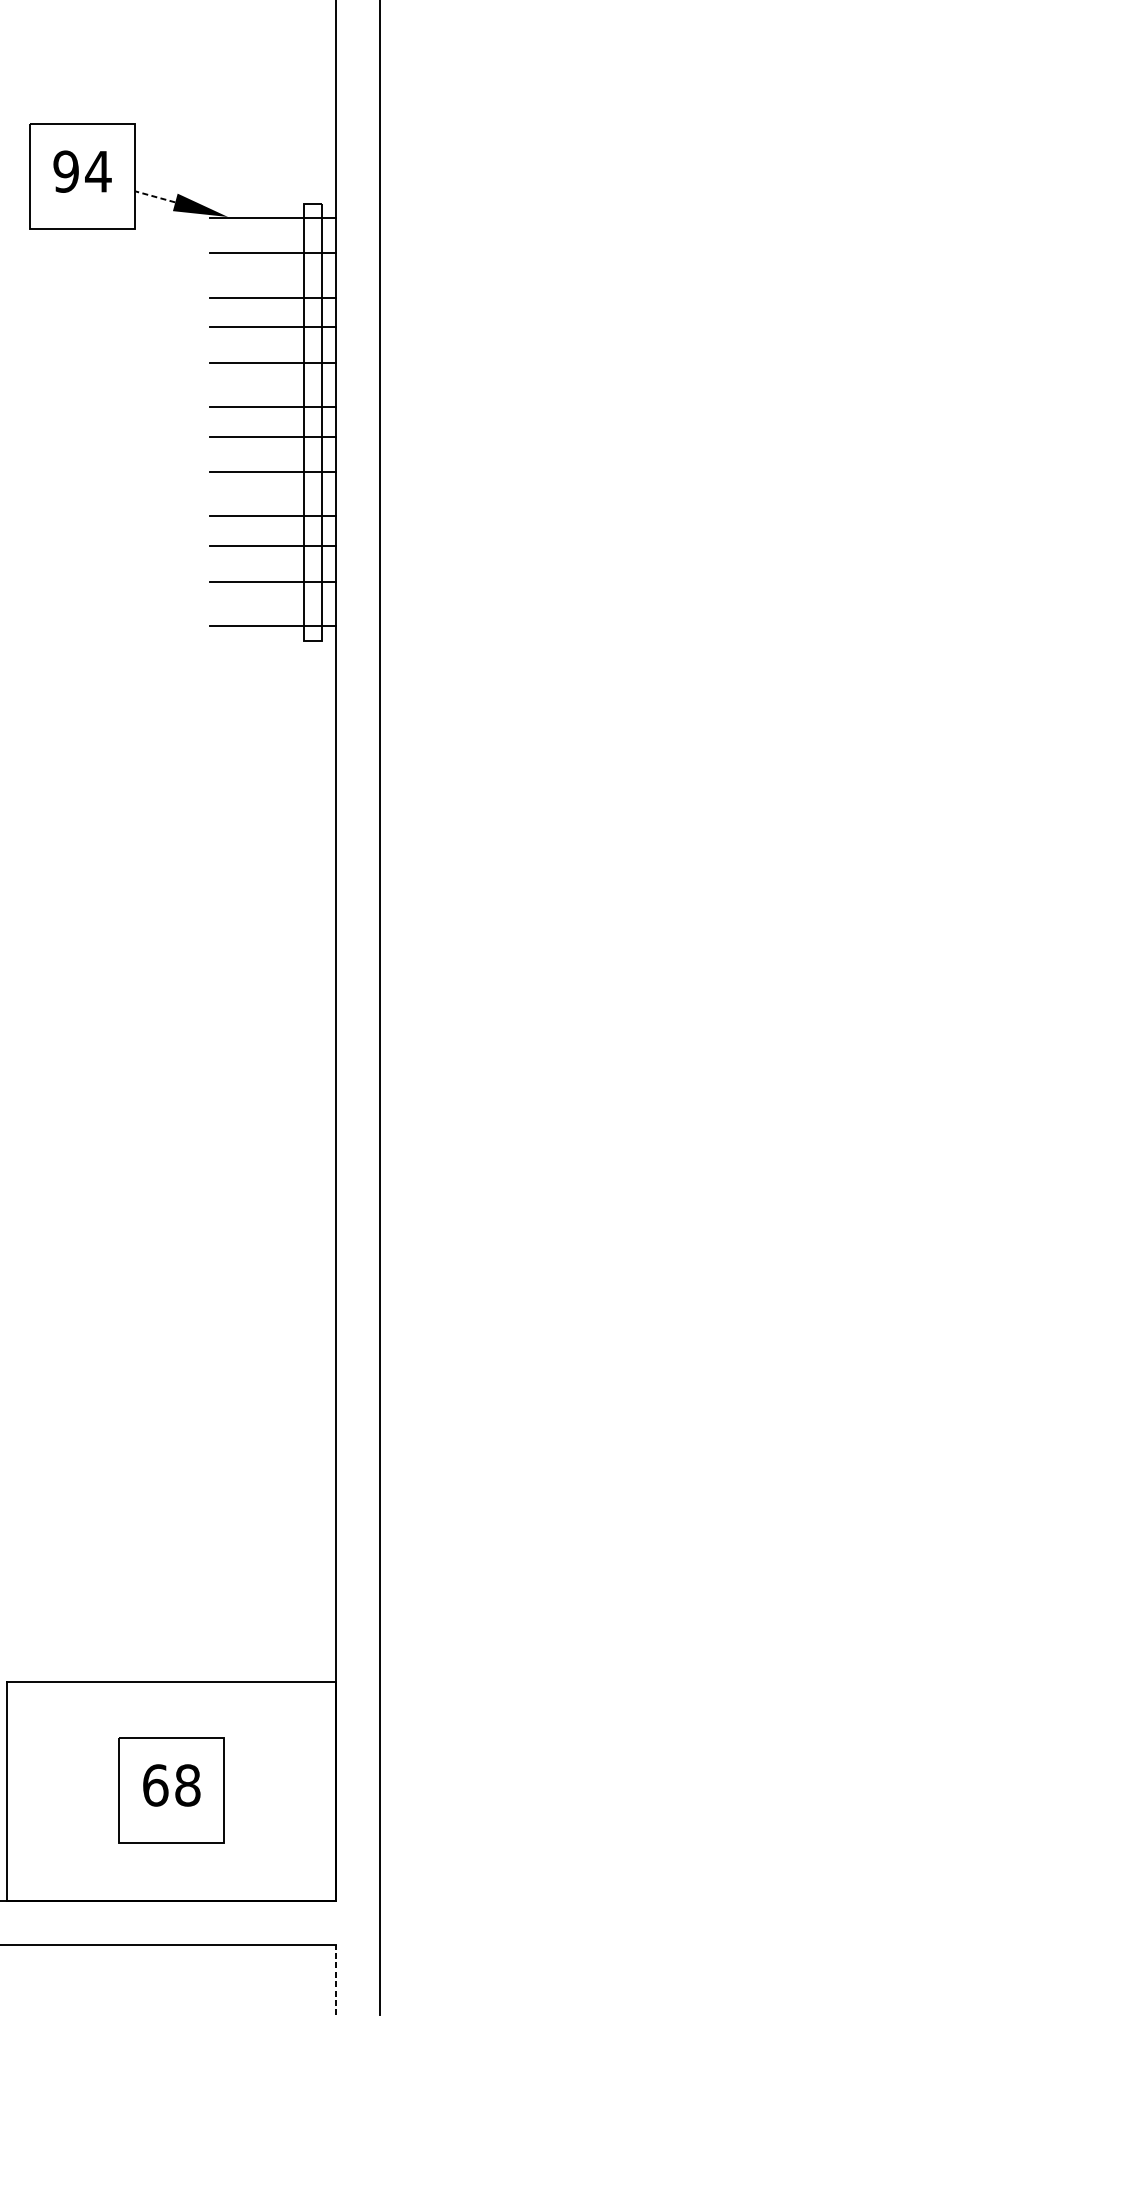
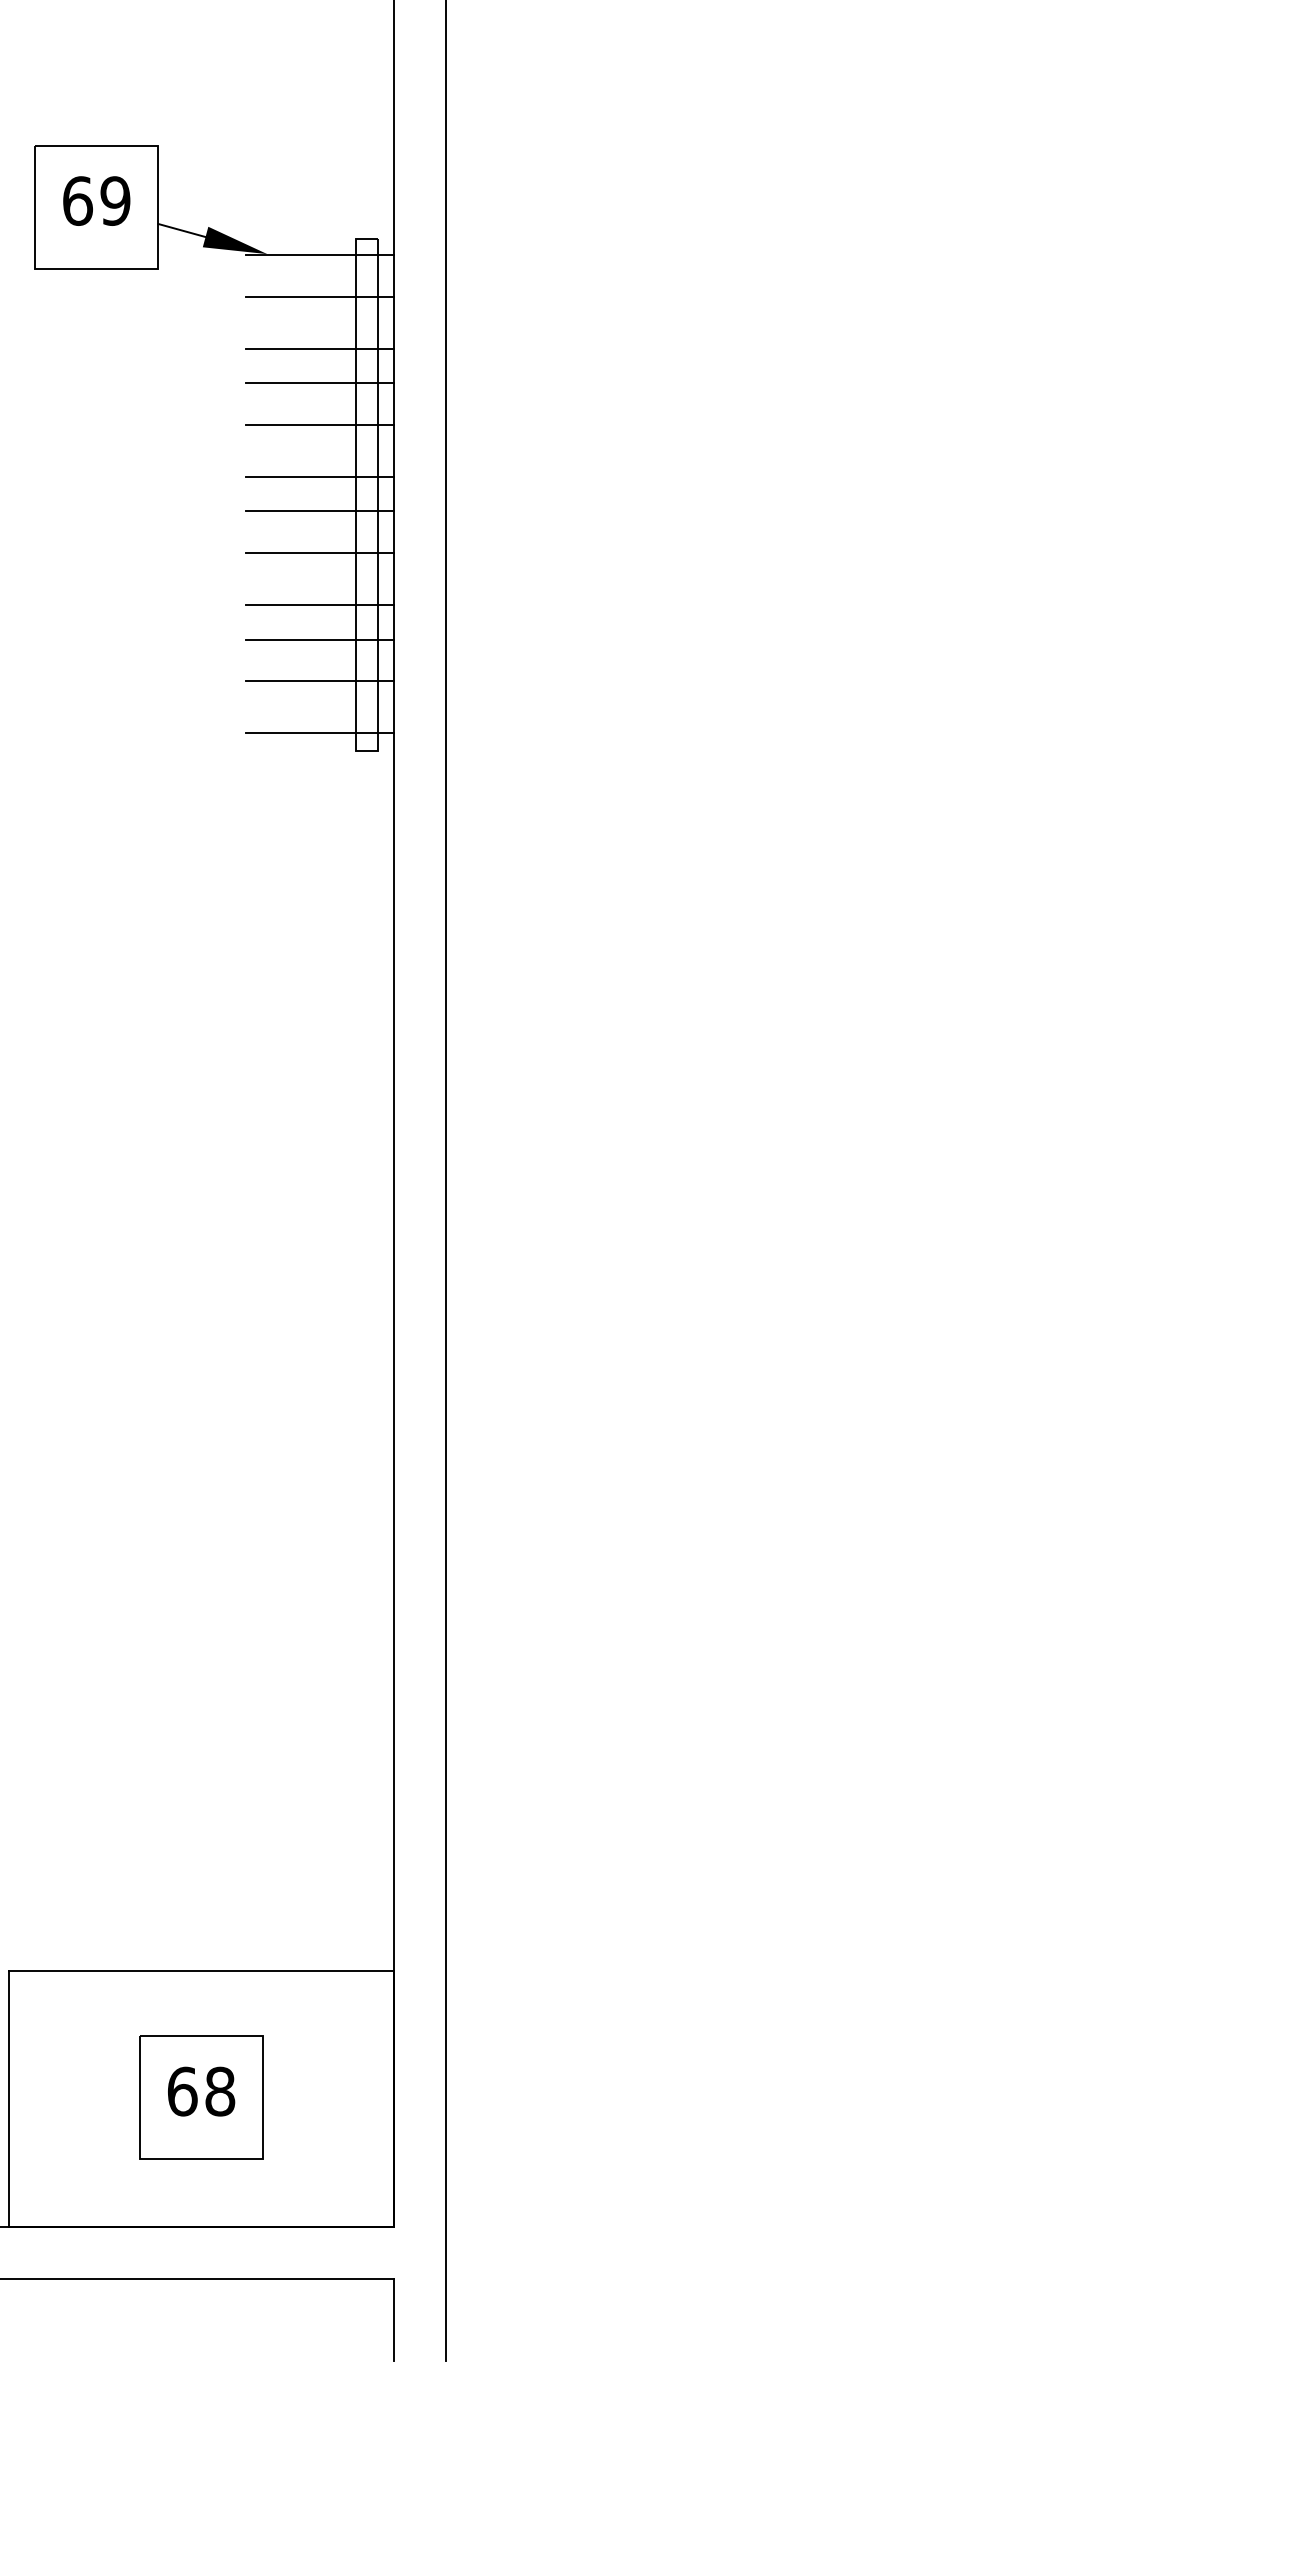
text: (82, 171) -> (96, 200), 94 -> 69
line: (154, 196) -> (181, 230), dashed -> solid
line: (335, 1979) -> (393, 2319), dashed -> solid

